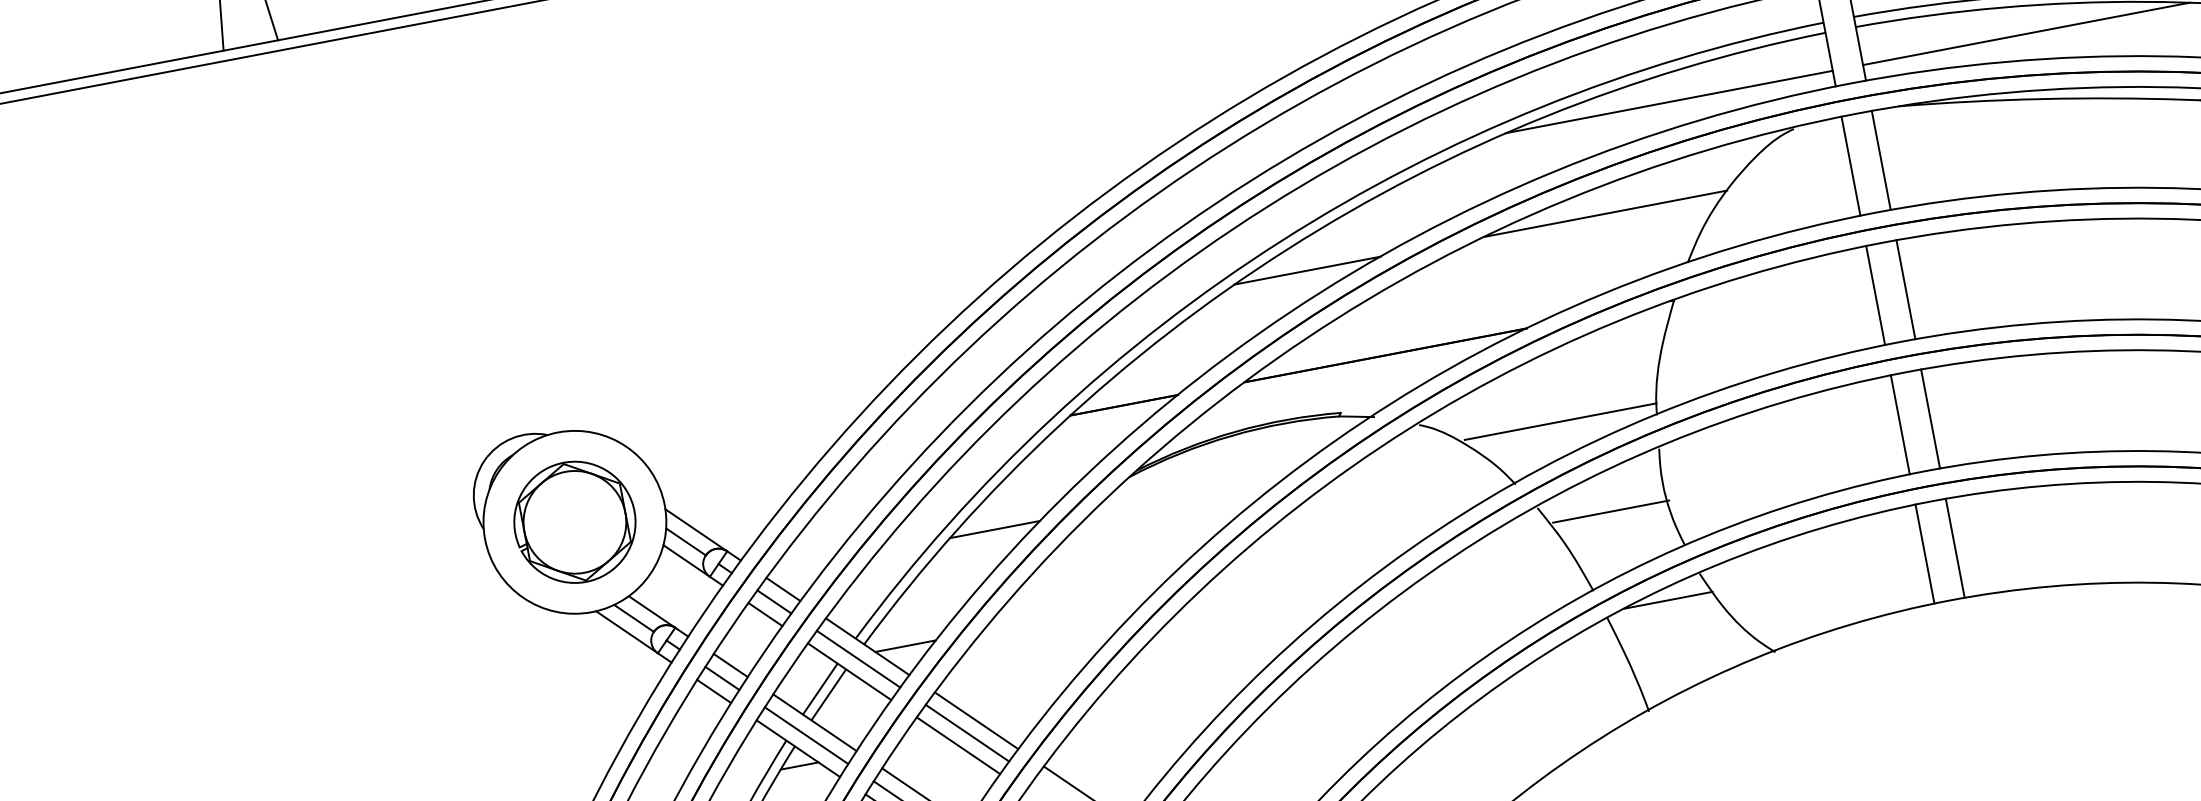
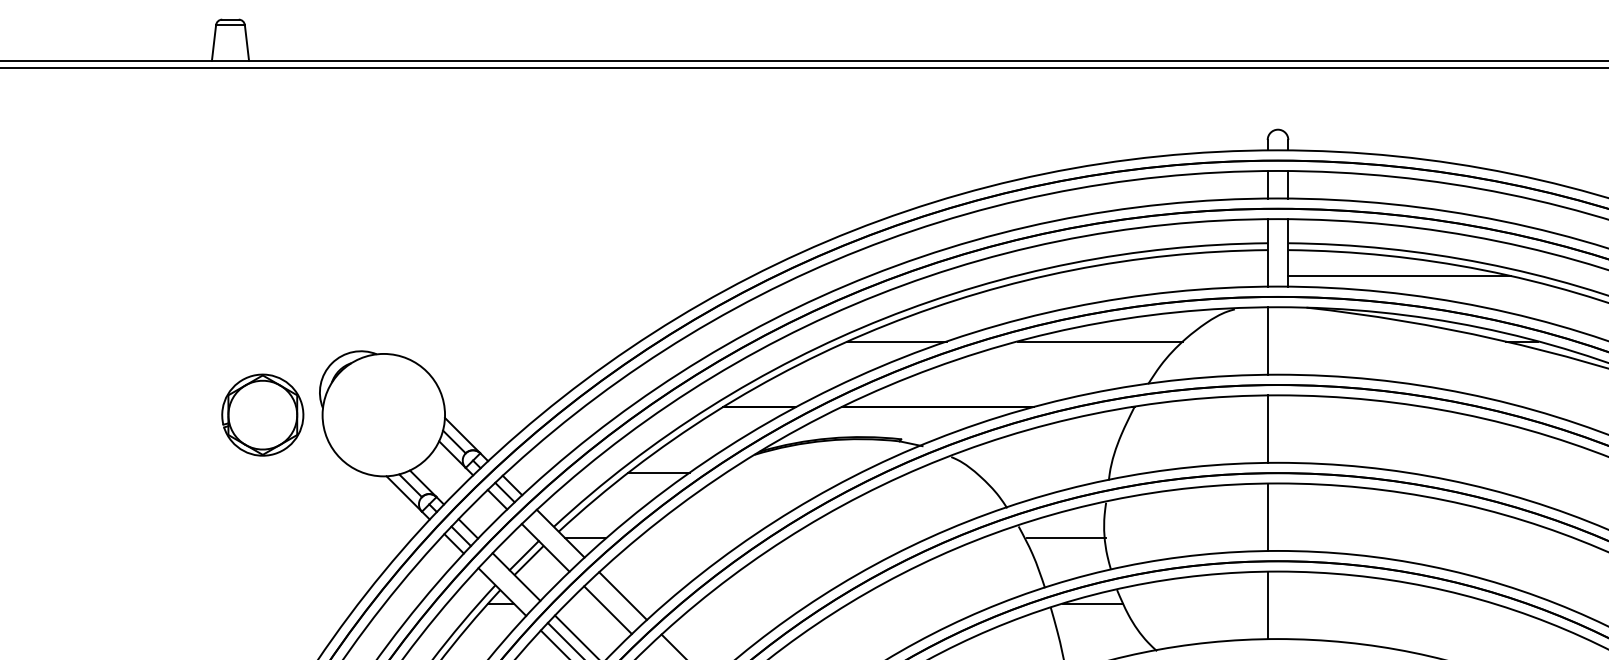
line: (1668, 102) -> (1155, 276), removed
line: (1881, 159) -> (1288, 340), removed
line: (1905, 288) -> (1288, 428), removed
line: (1930, 419) -> (1288, 517), removed
line: (1560, 421) -> (1044, 472), removed
part: (574, 521) -> (262, 414), moved
line: (1955, 548) -> (1288, 605), removed
line: (858, 658) -> (553, 540), removed
line: (967, 732) -> (615, 602), removed
line: (806, 735) -> (509, 584), removed

